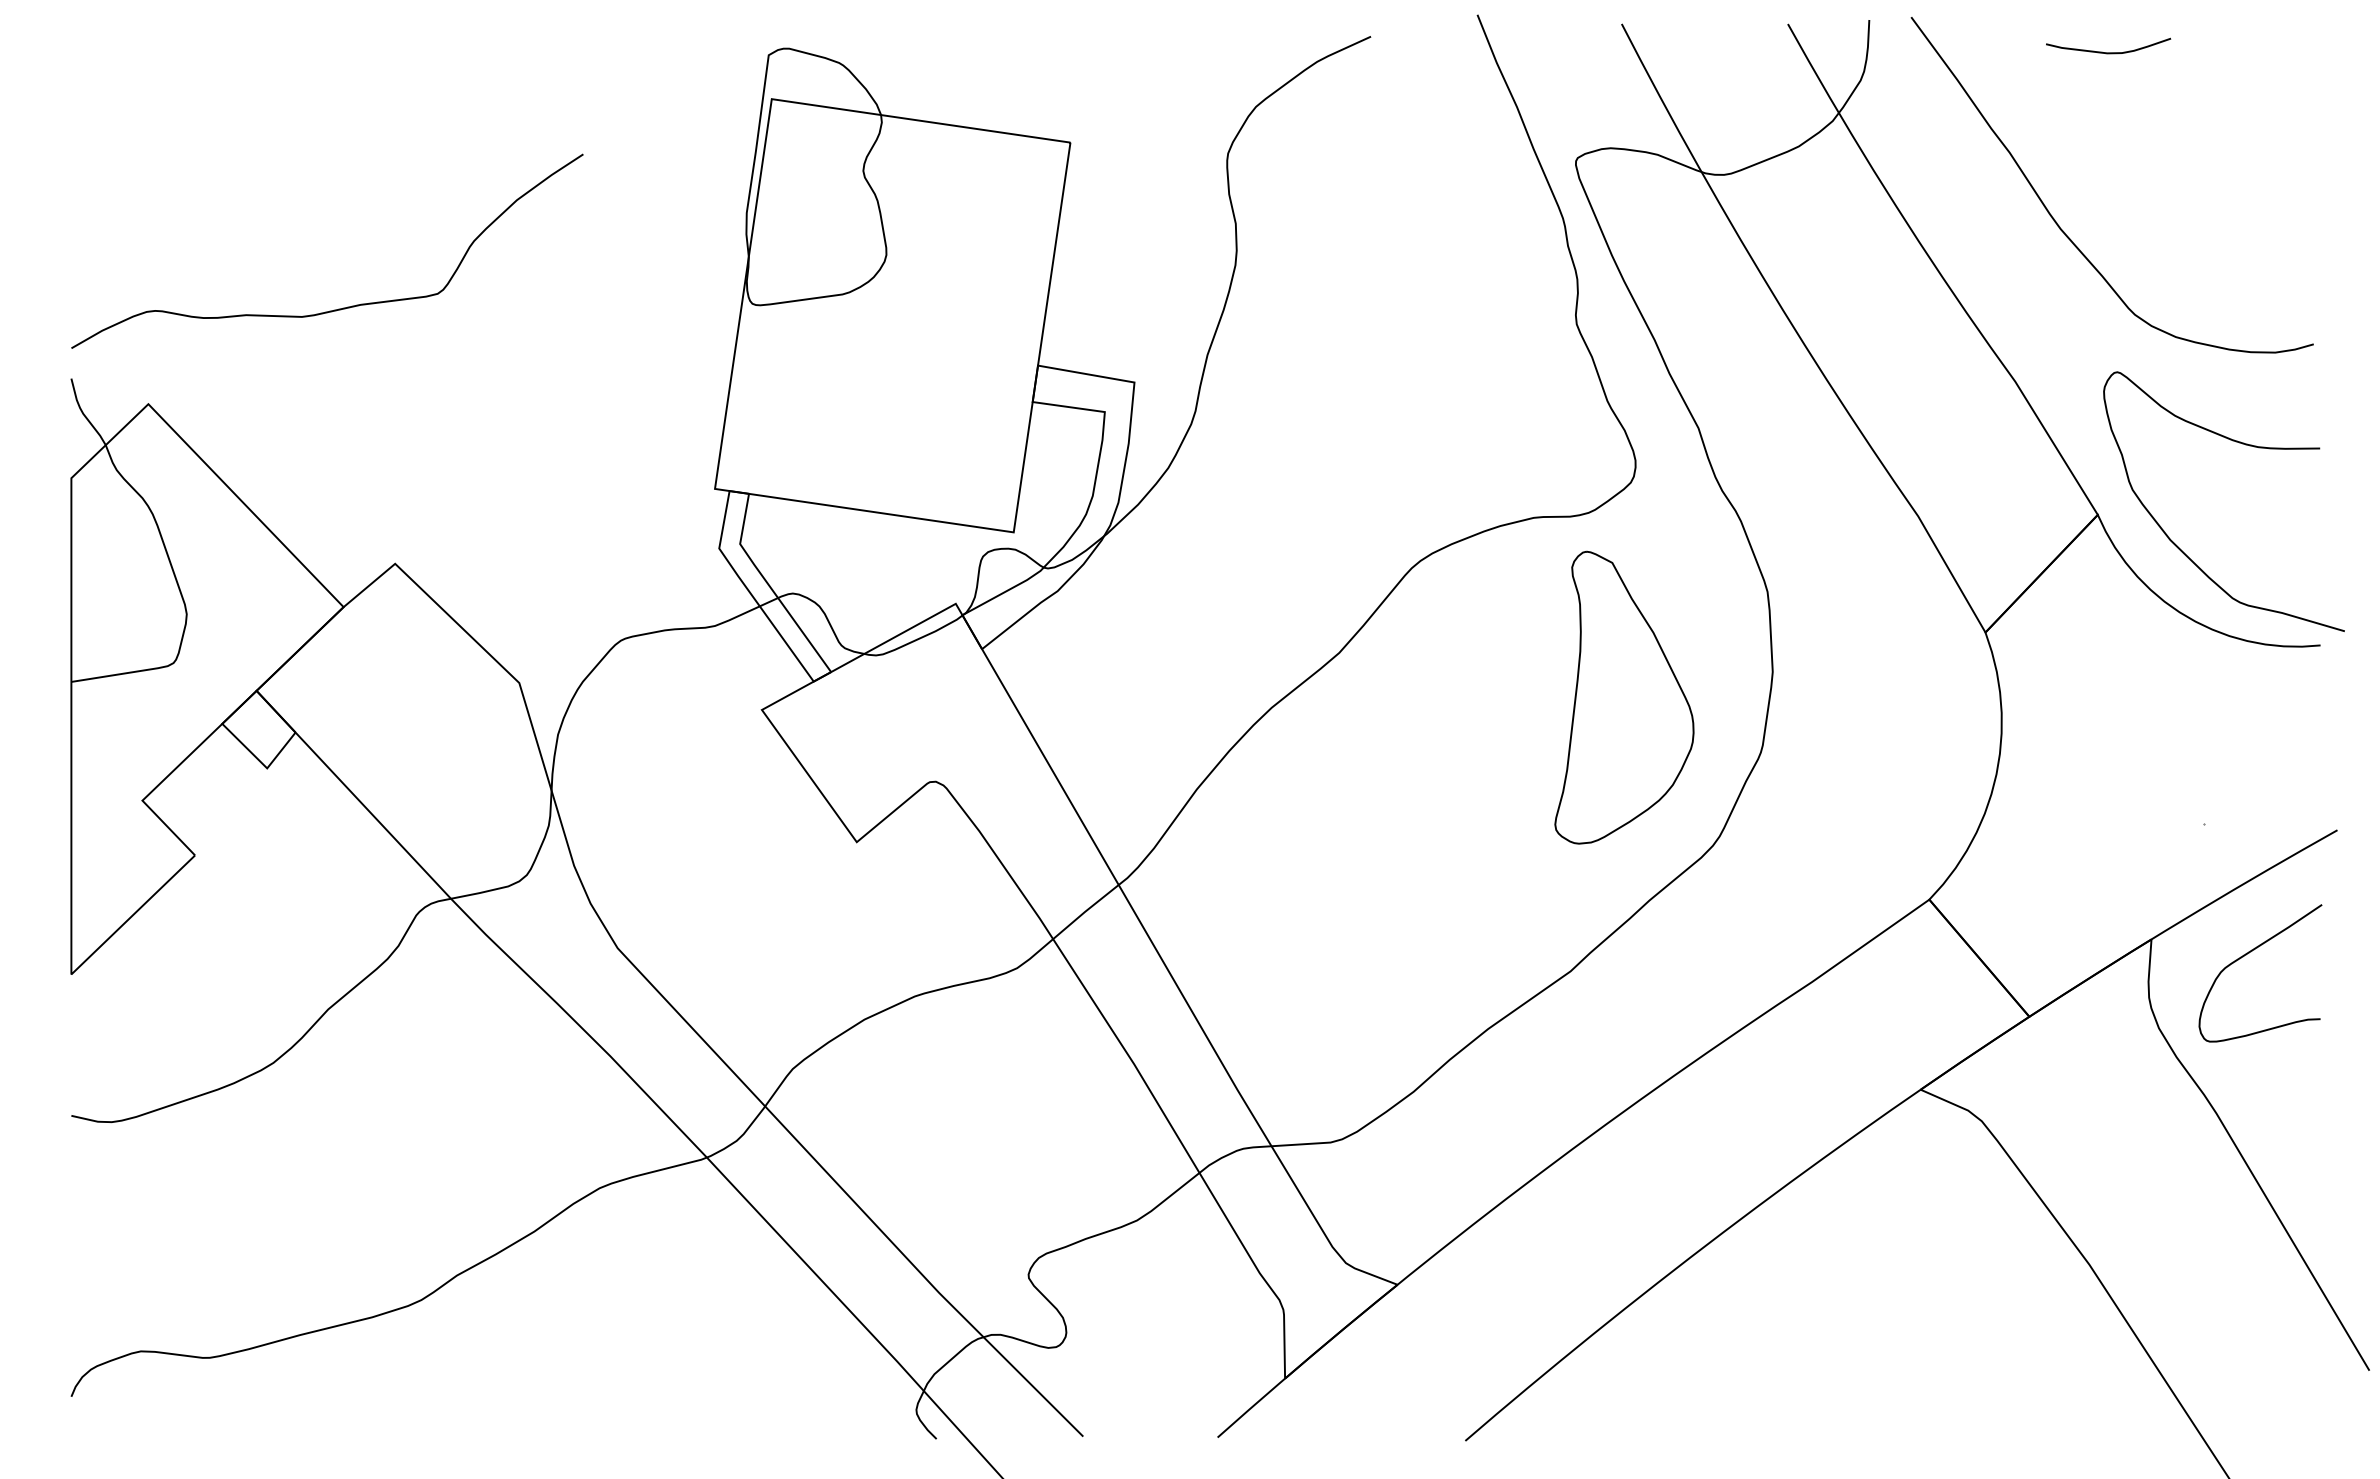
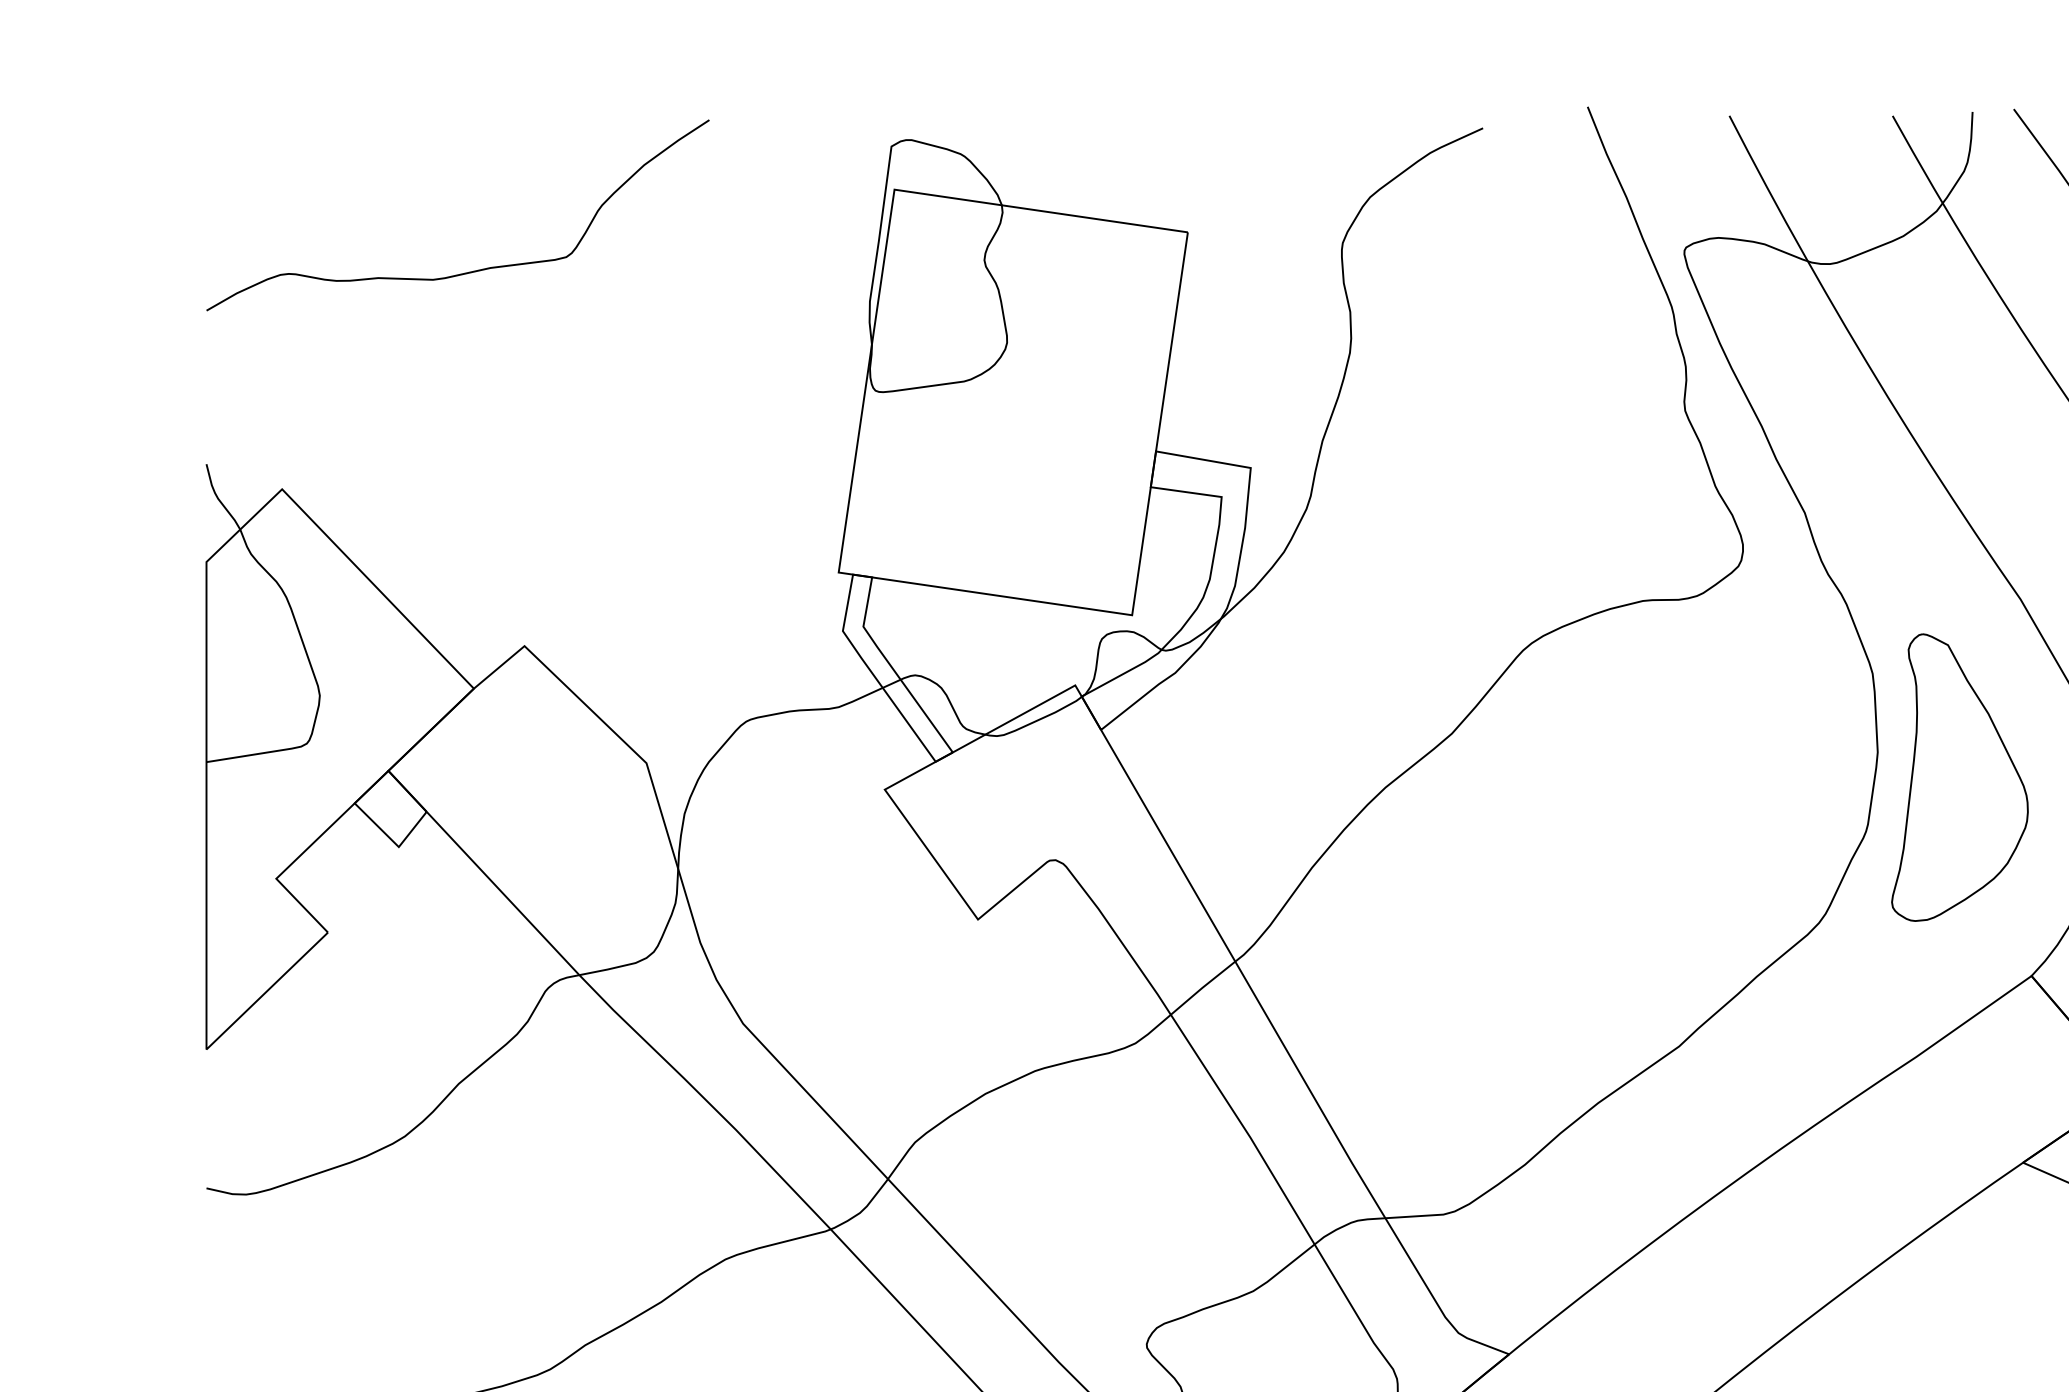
curve: (338, 308) -> (468, 271), moved
part: (1624, 697) -> (1960, 777), moved

